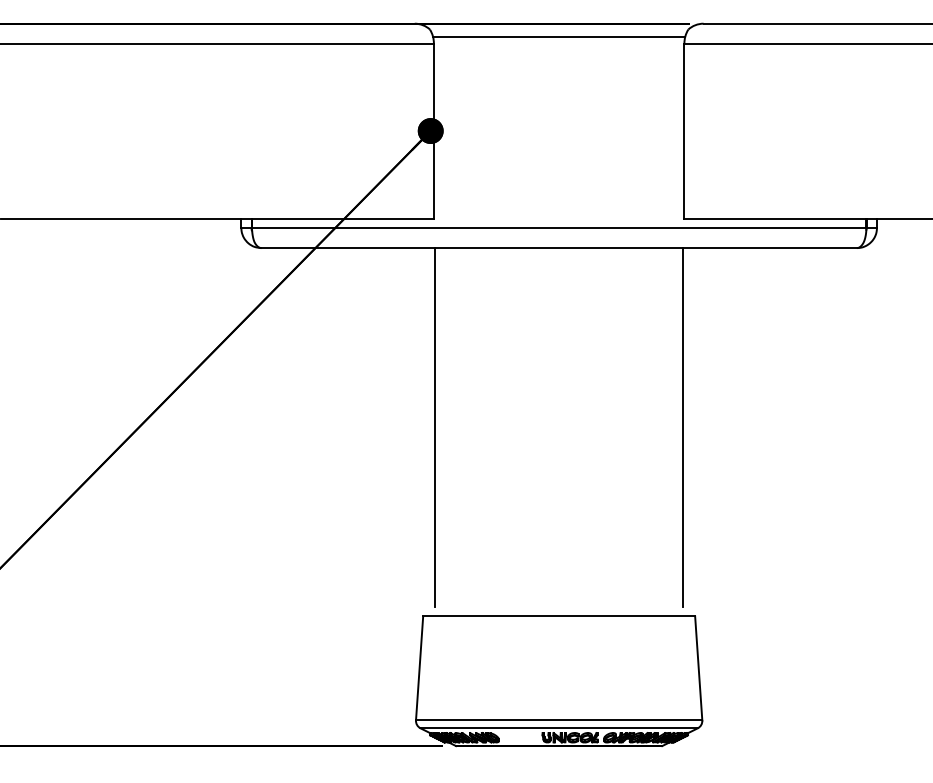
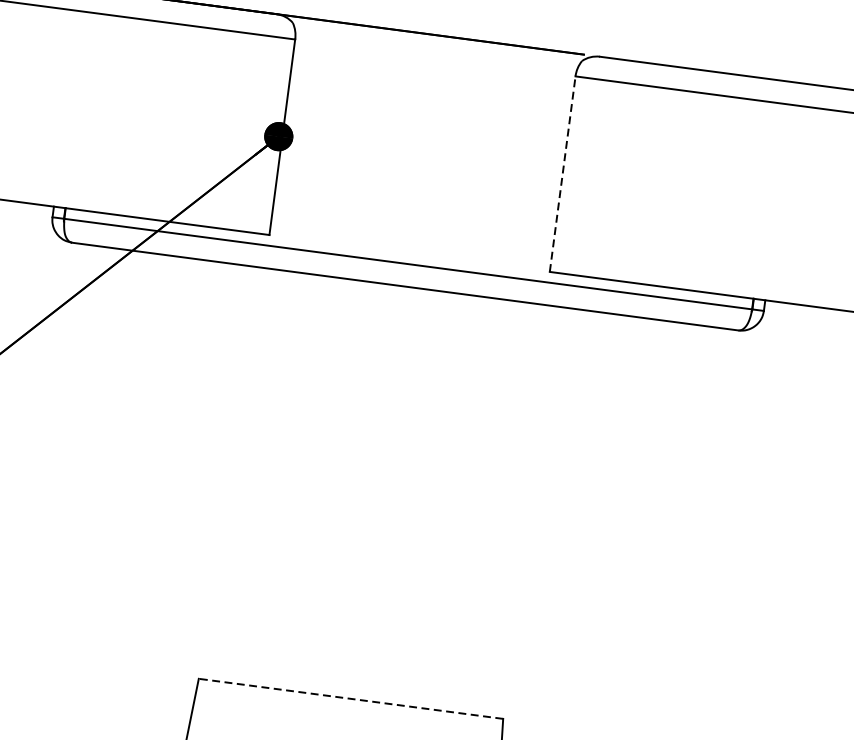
line: (559, 36) -> (436, 49), removed
line: (684, 130) -> (562, 173), solid -> dashed
line: (435, 427) -> (240, 469), removed
line: (682, 427) -> (516, 505), removed
line: (559, 616) -> (351, 698), solid -> dashed

